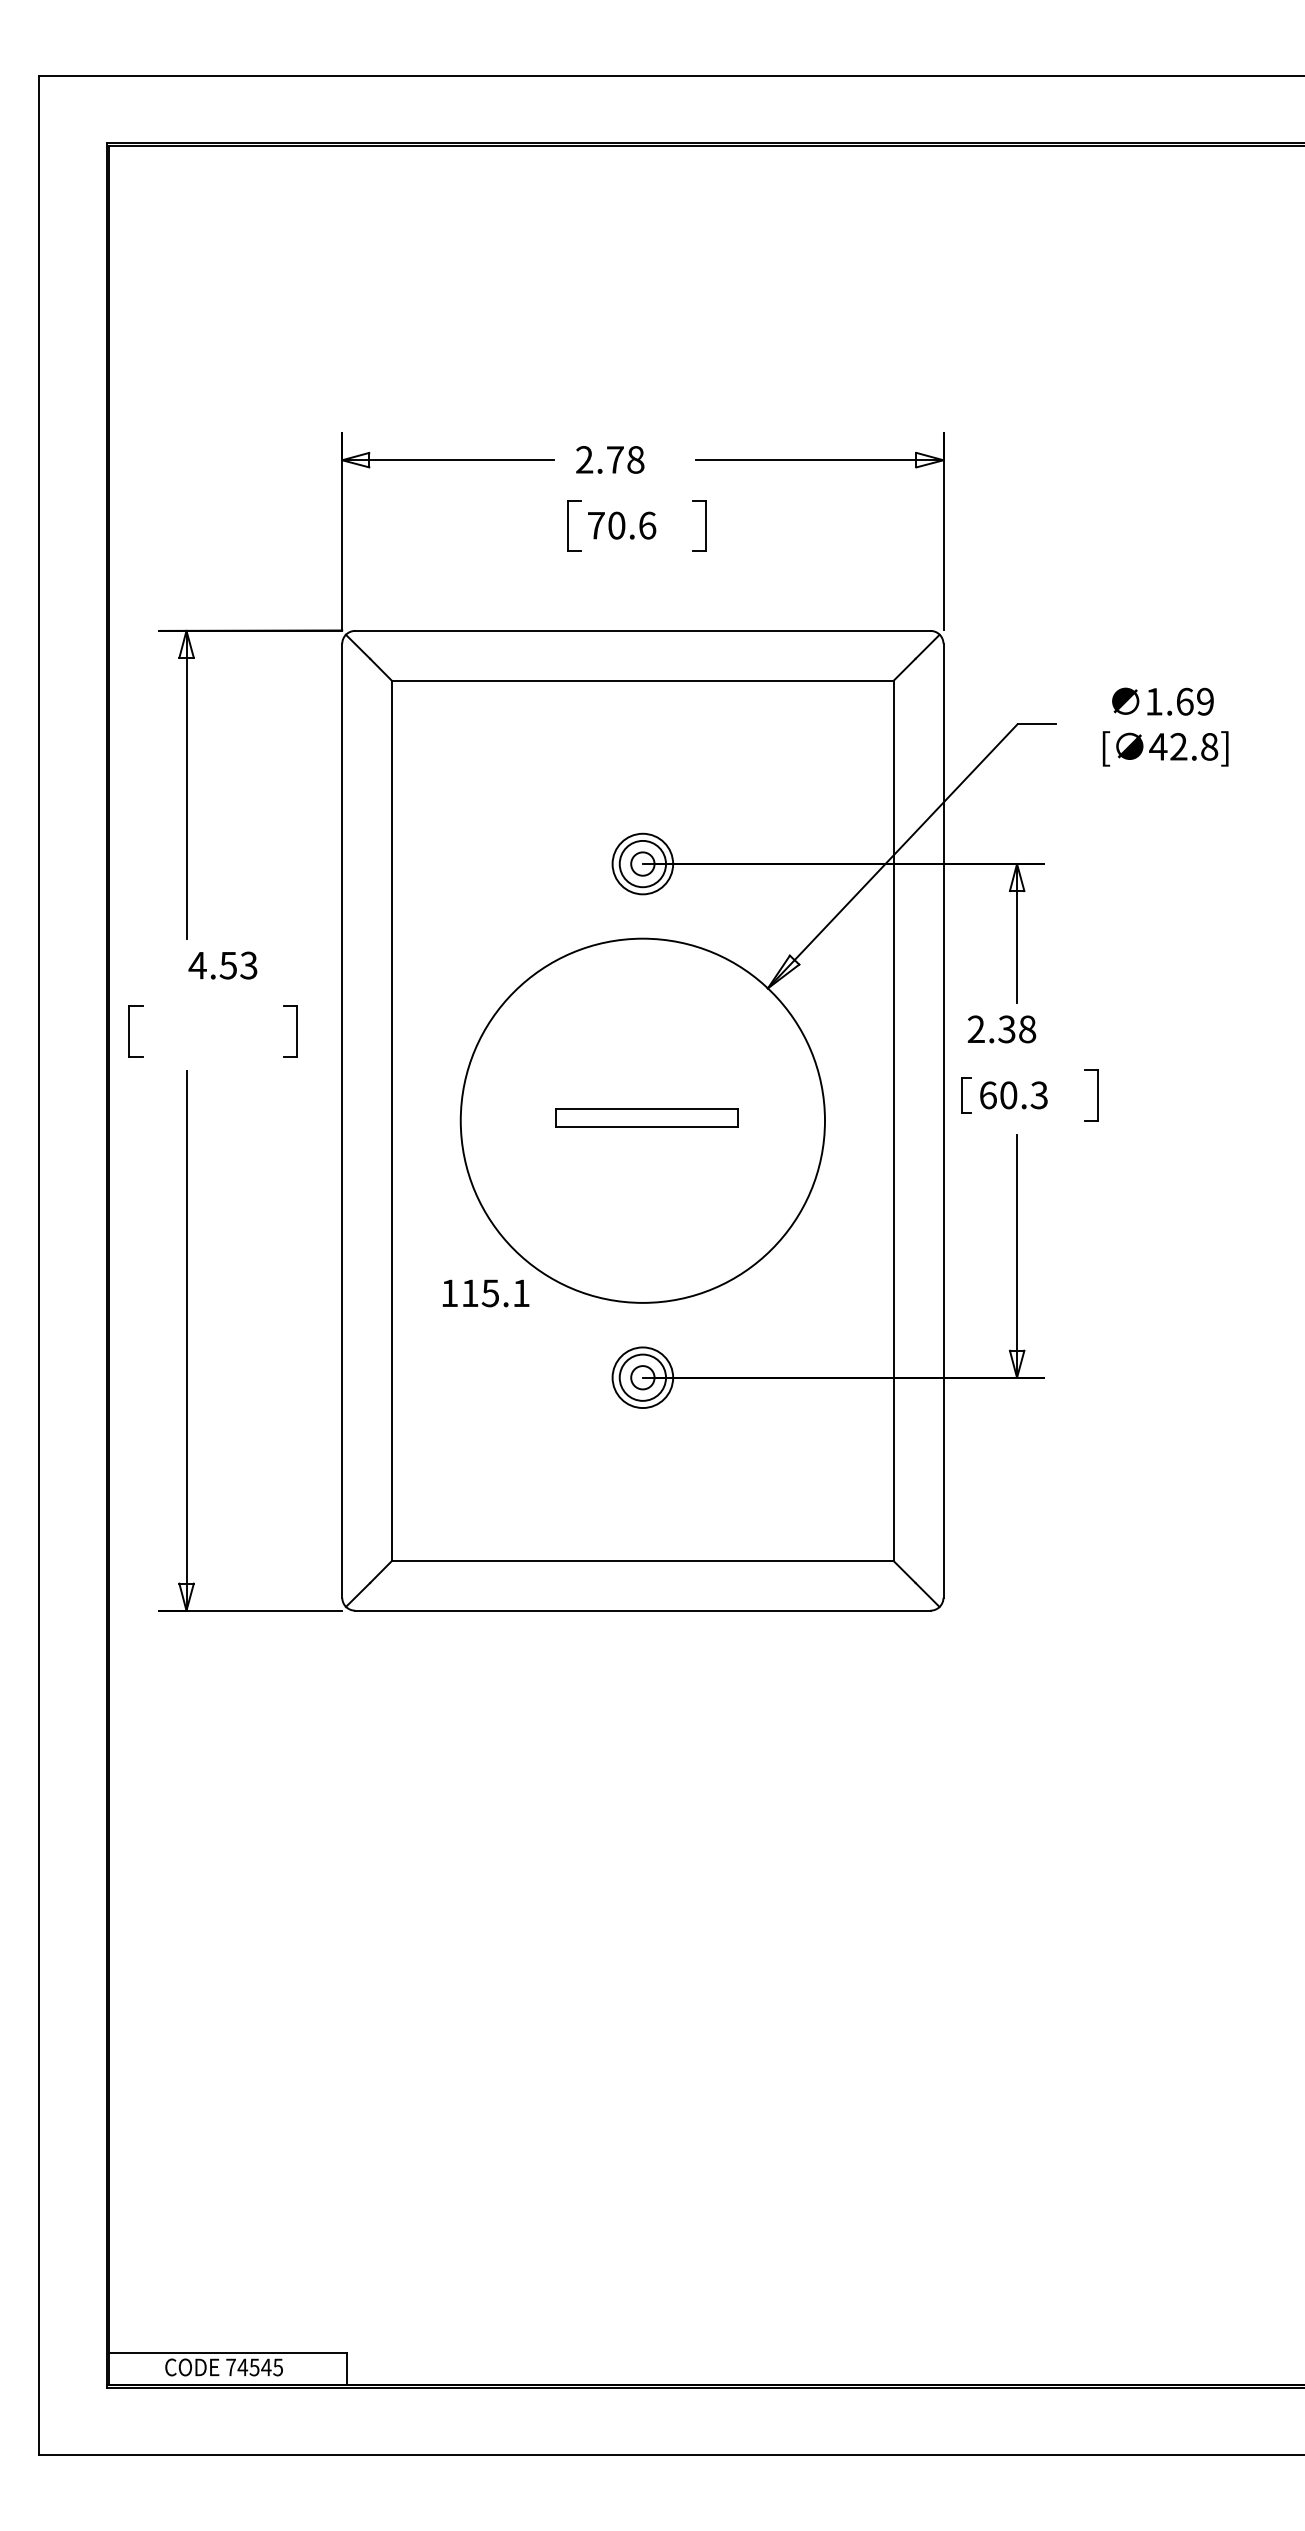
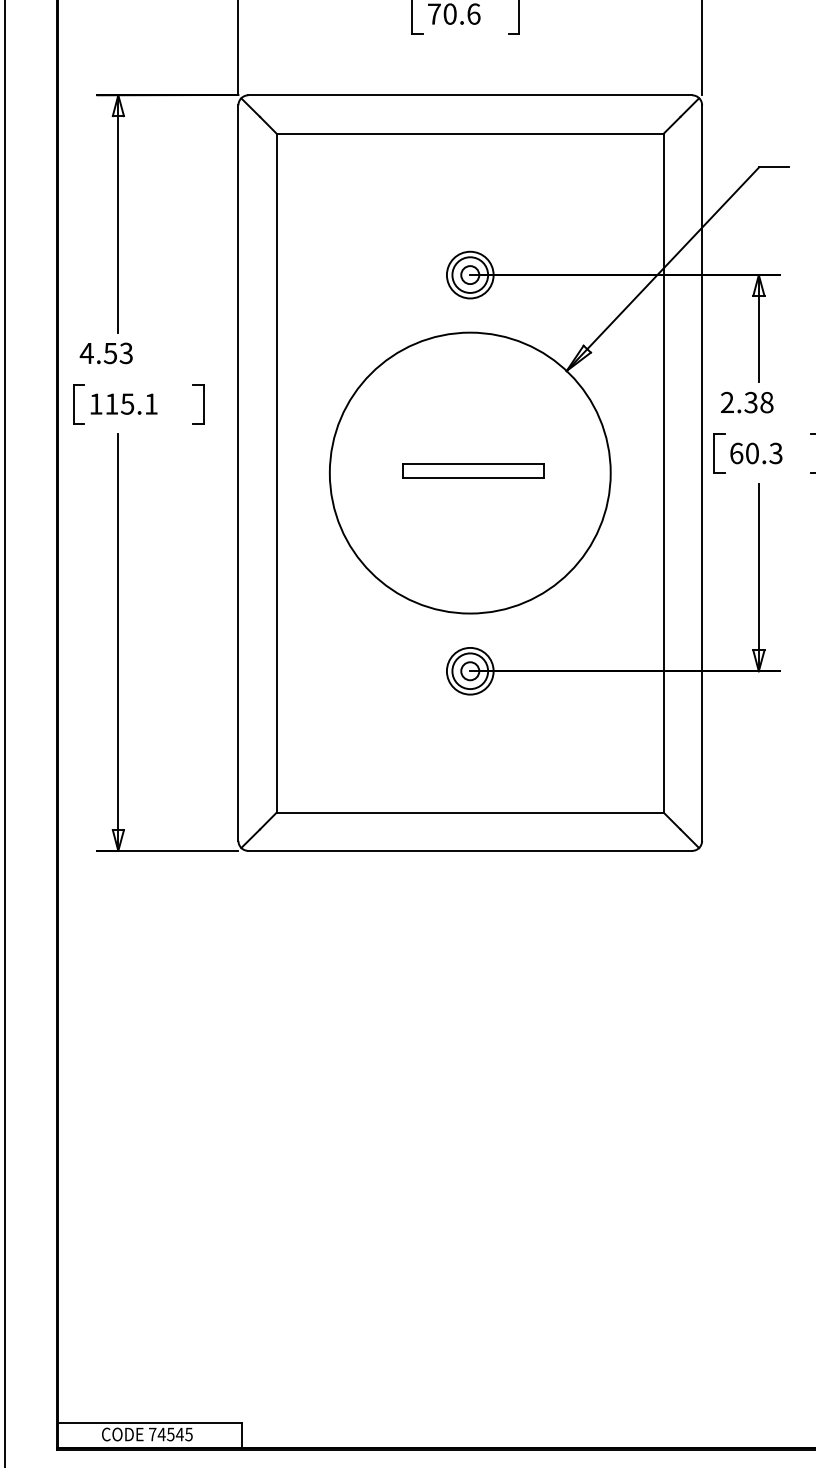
text: (222, 965) -> (105, 353), moved
part: (966, 1095) -> (719, 453), size x1.43
text: (485, 1293) -> (123, 404), moved

